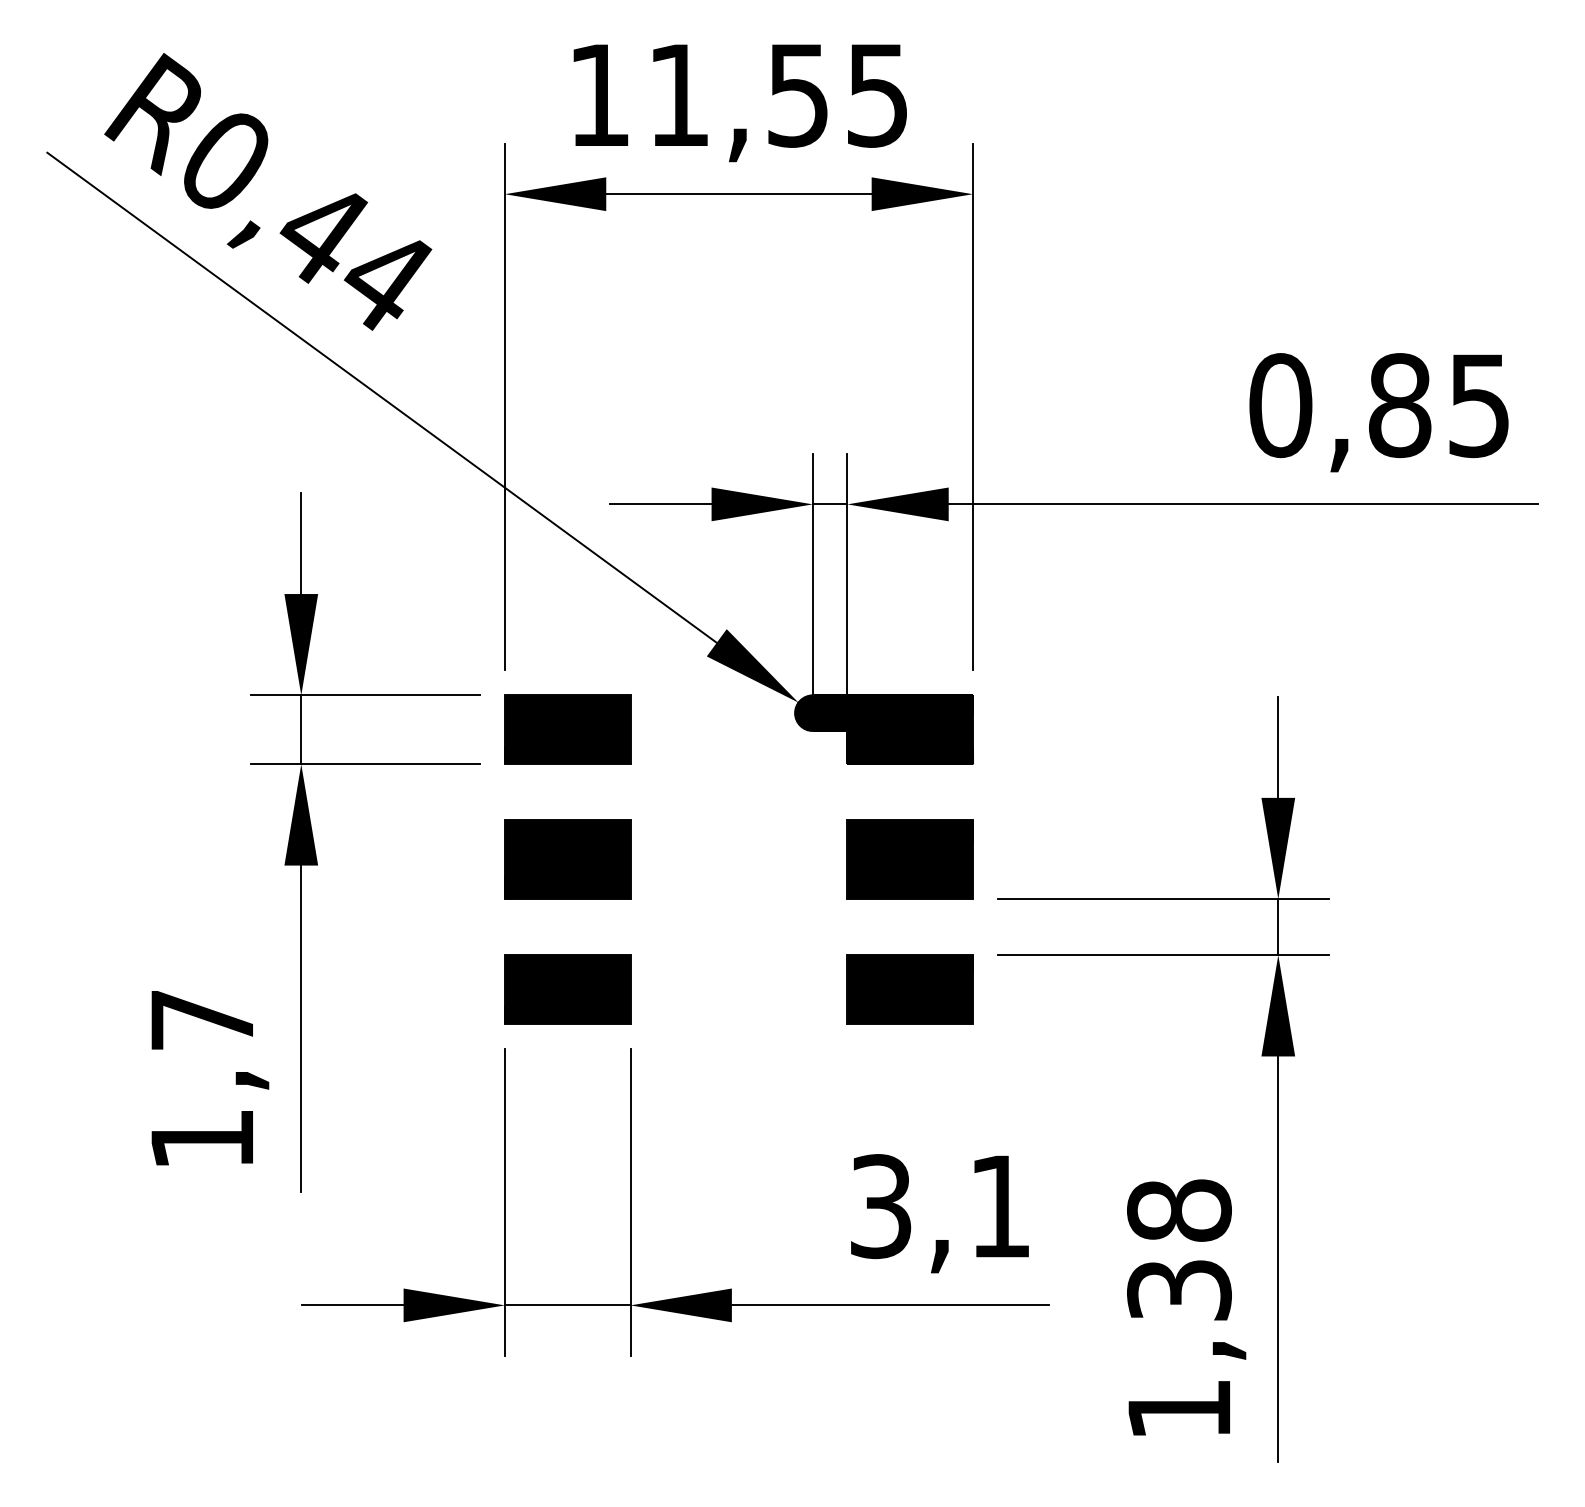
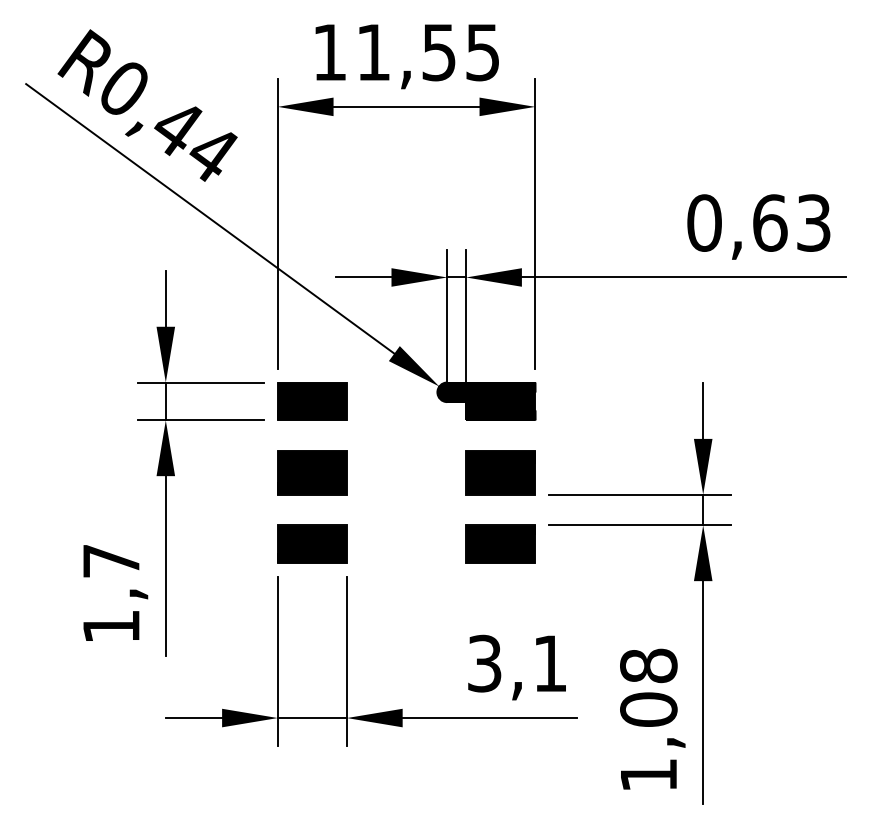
text: (1438, 404) -> (791, 222), 0,85 -> 0,63
text: (1178, 1289) -> (648, 709), 1,38 -> 1,08

